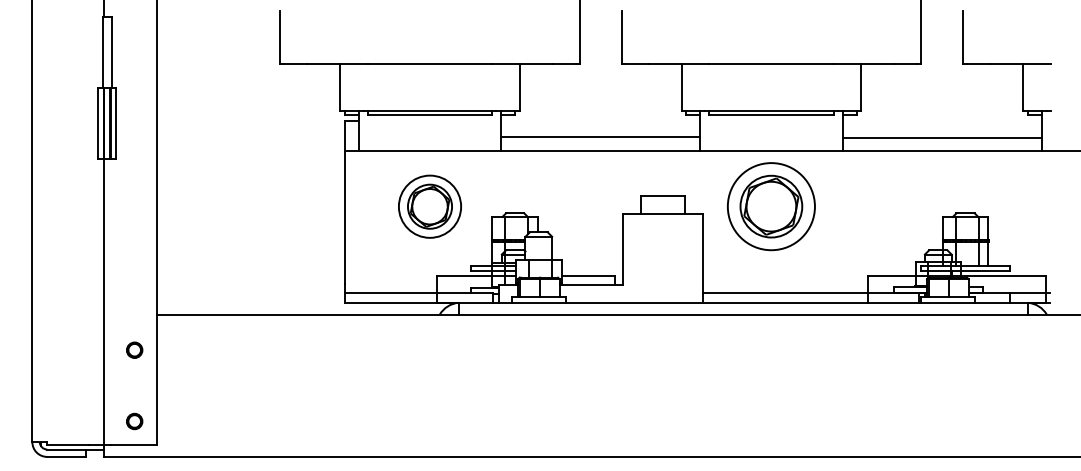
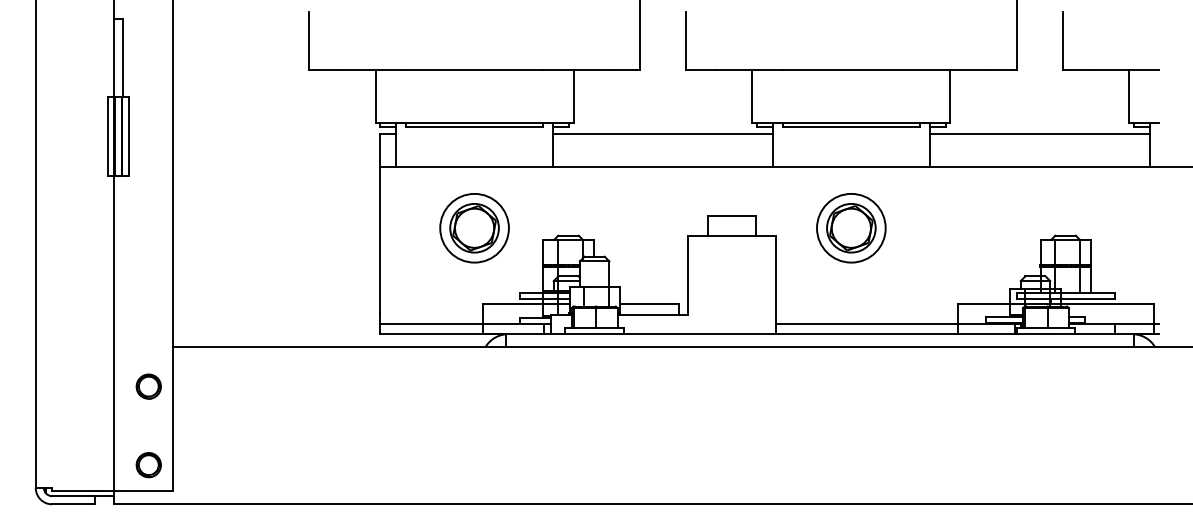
line: (600, 137) -> (662, 134), moved
line: (941, 138) -> (1039, 134), moved
part: (771, 206) -> (851, 228), size x0.71
part: (134, 350) -> (148, 386), size x1.43
part: (134, 421) -> (148, 465), size x1.43

